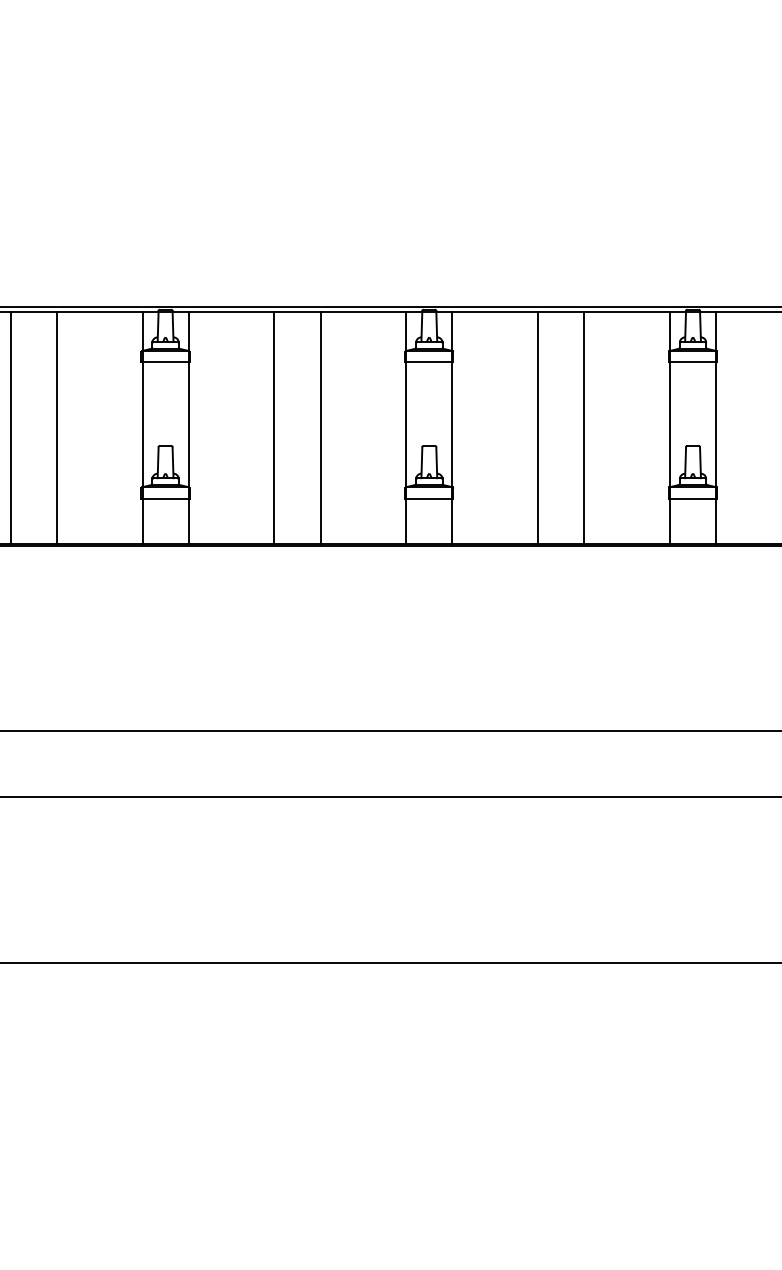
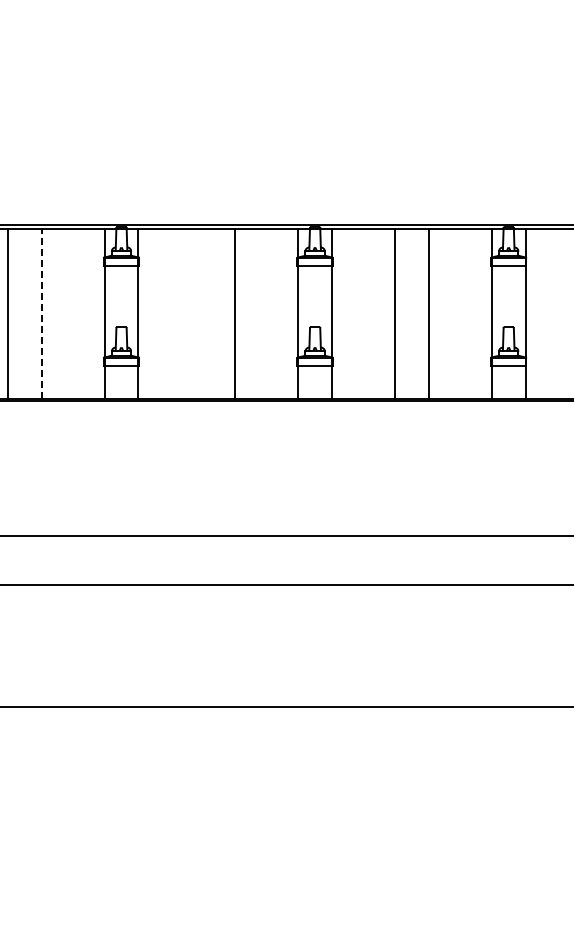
line: (56, 427) -> (41, 313), solid -> dashed
line: (274, 427) -> (201, 313), removed

